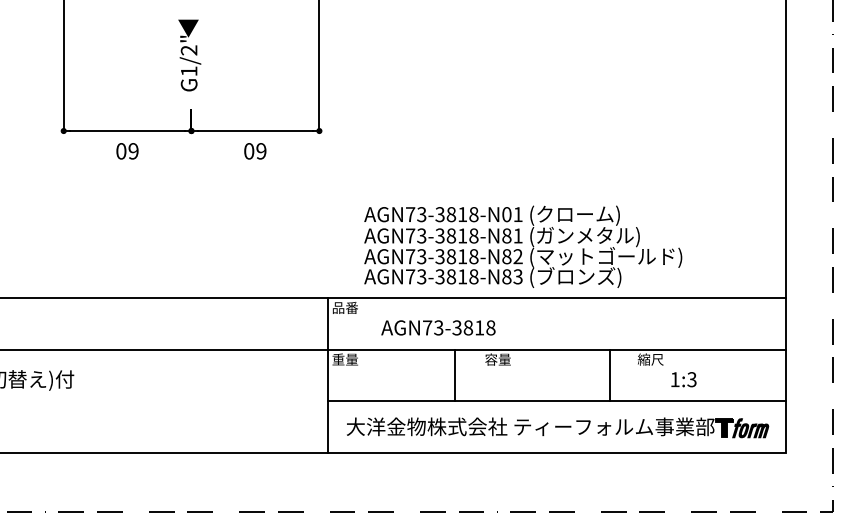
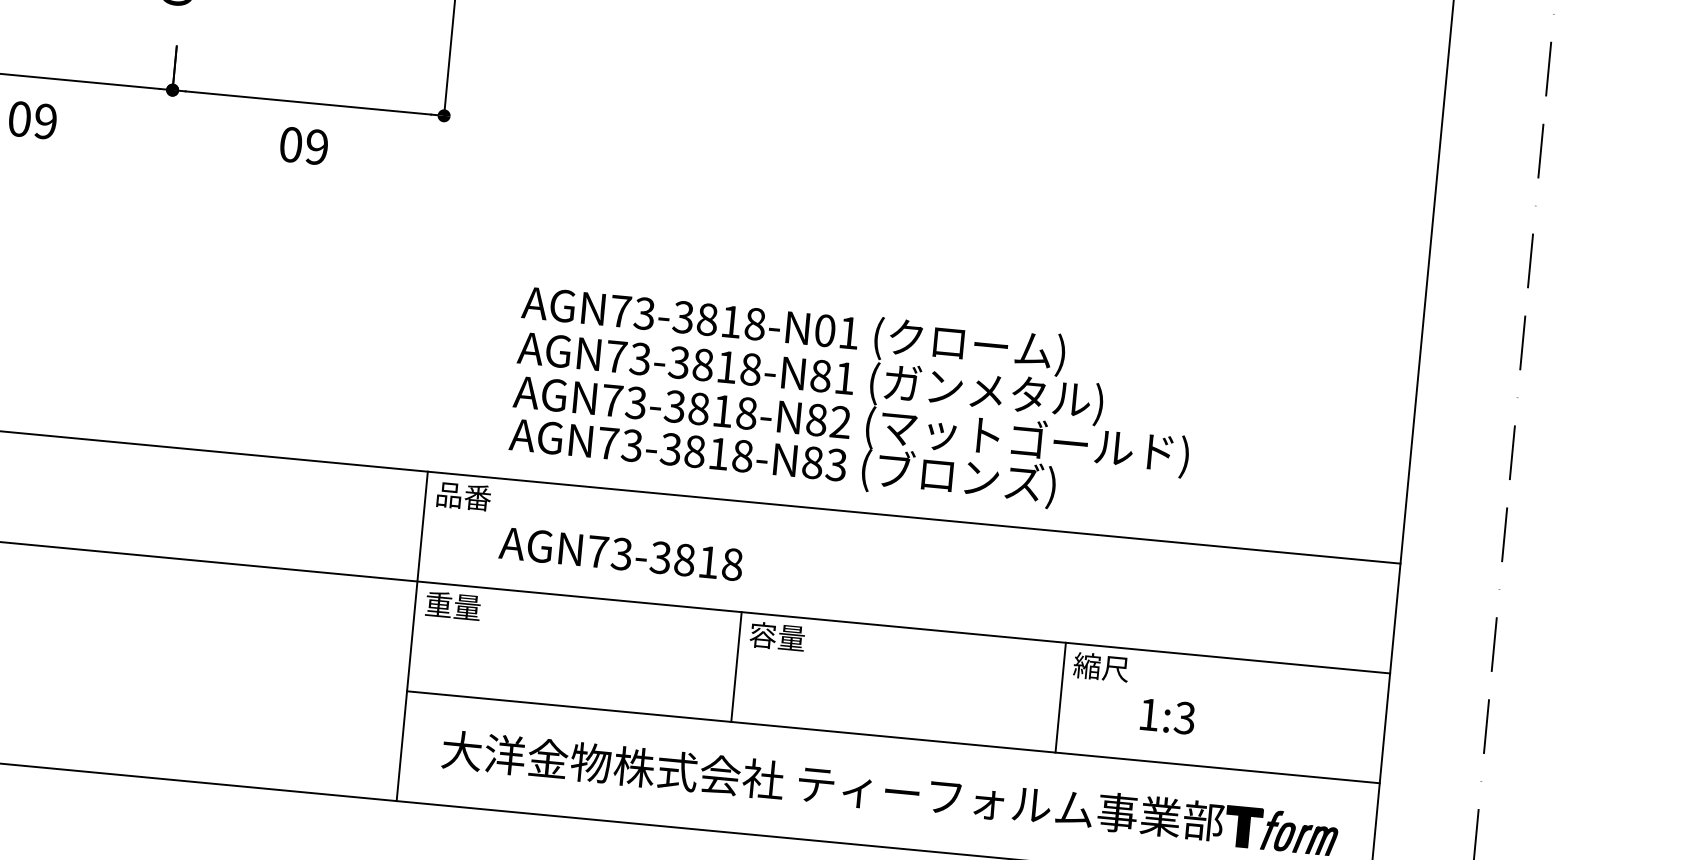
text: (438, 327) -> (621, 553), moved
line: (455, 375) -> (736, 666), moved
line: (610, 375) -> (1061, 697), moved

